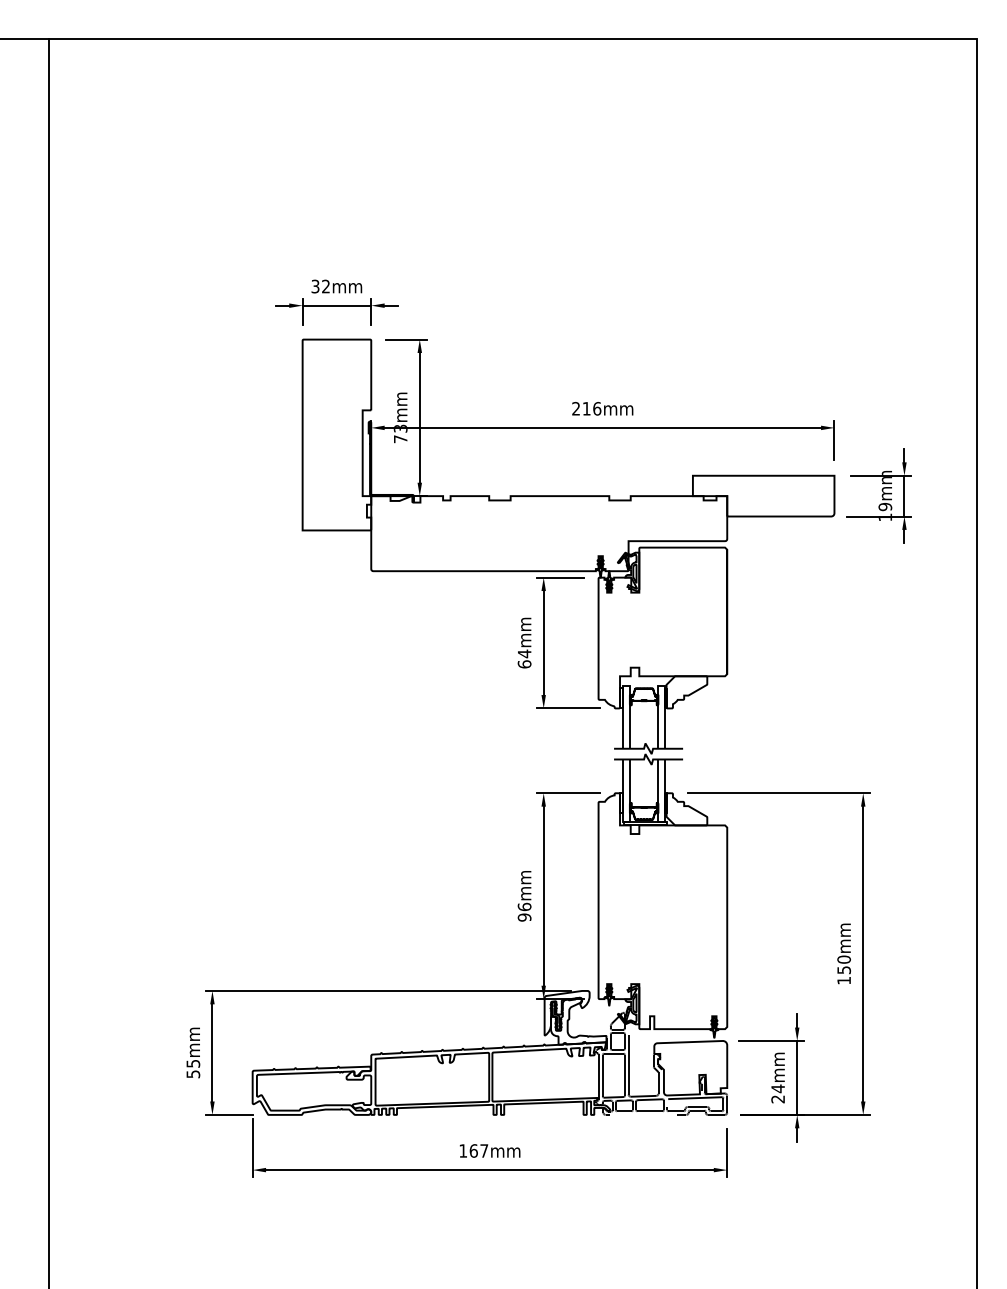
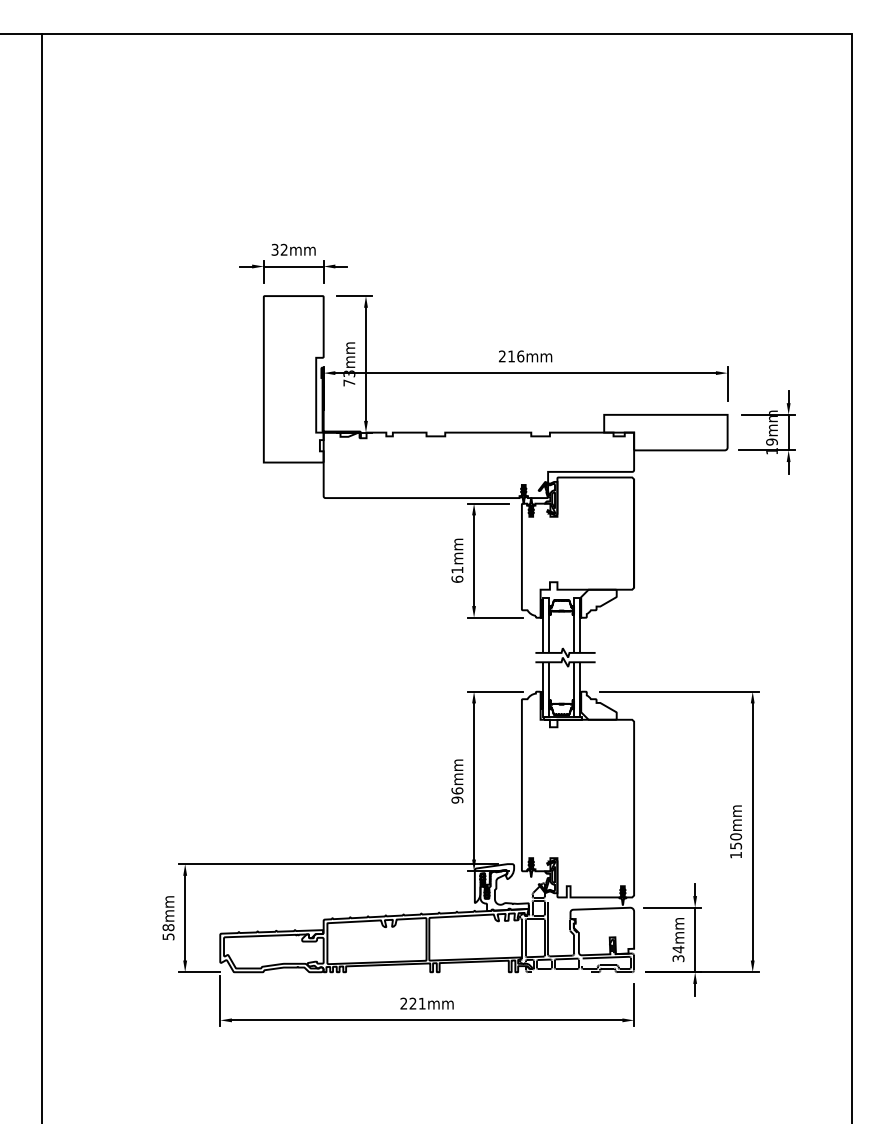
text: (524, 653) -> (457, 569), 64mm -> 61mm
text: (193, 1063) -> (168, 927), 55mm -> 58mm
text: (778, 1099) -> (678, 958), 24mm -> 34mm
text: (473, 1150) -> (412, 1003), 167mm -> 221mm

